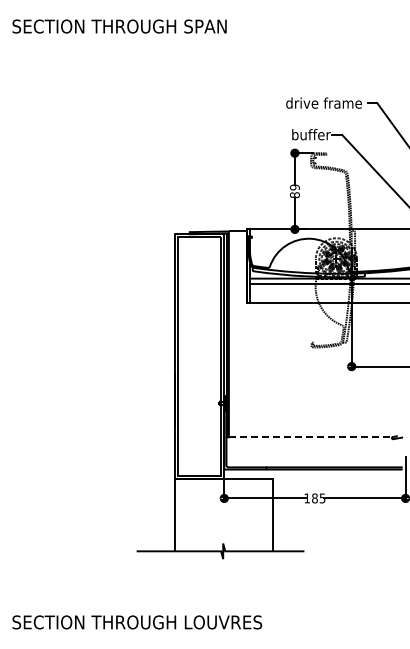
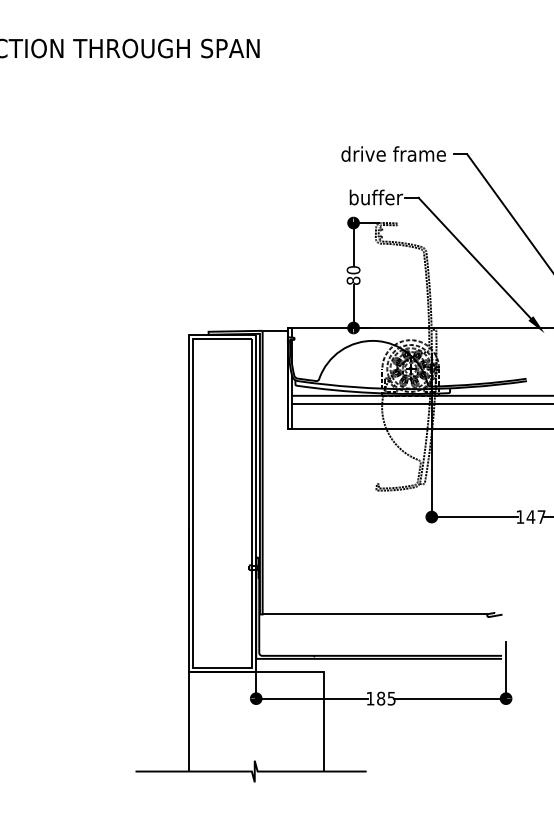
text: (294, 187) -> (352, 270), 89 -> 80
line: (310, 437) -> (375, 614), dashed -> solid

